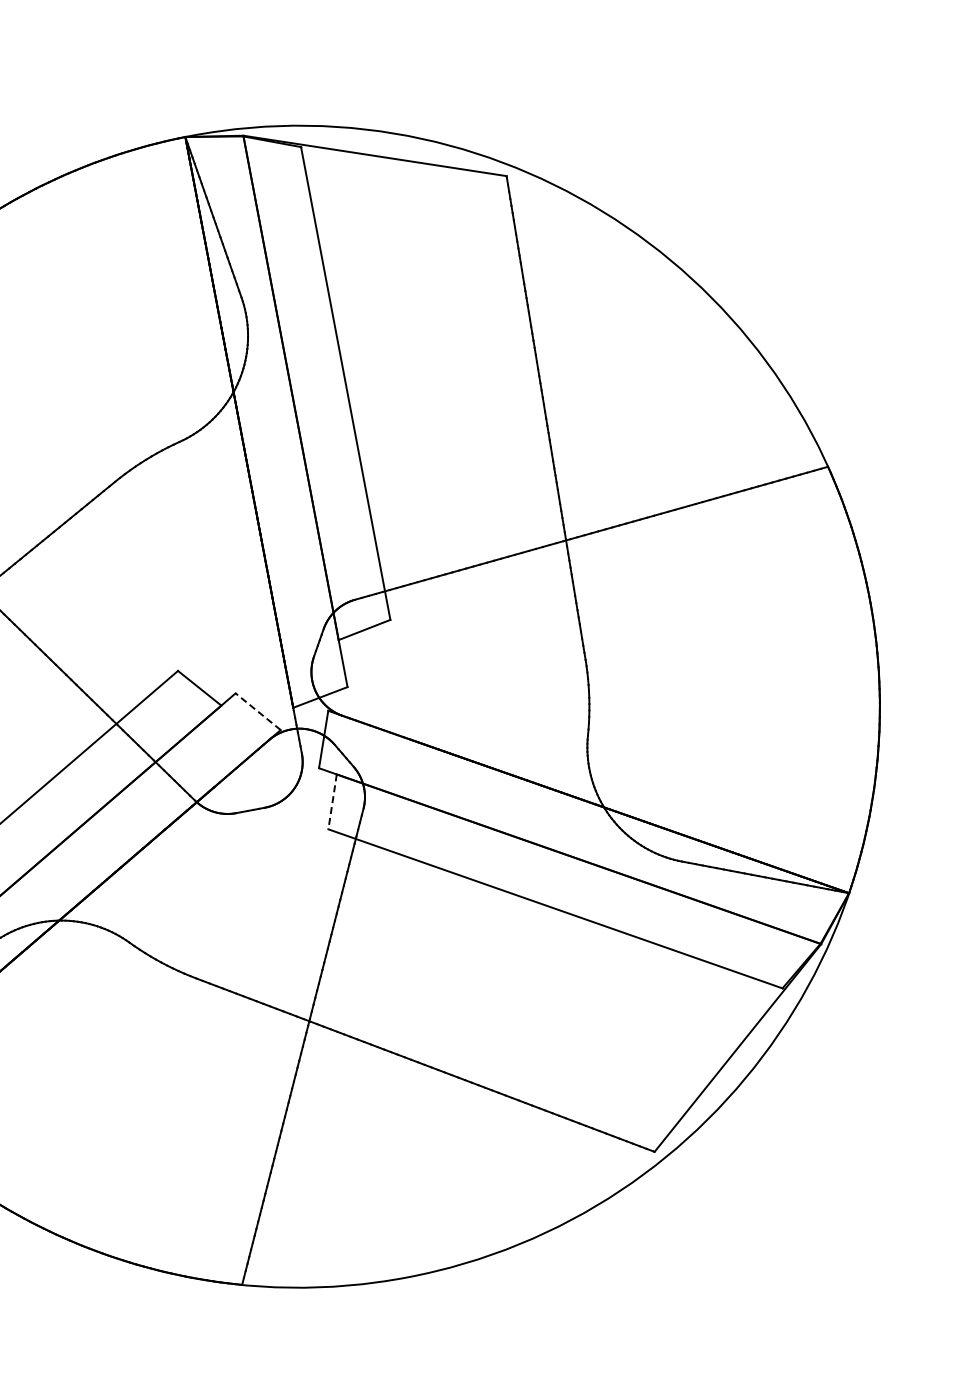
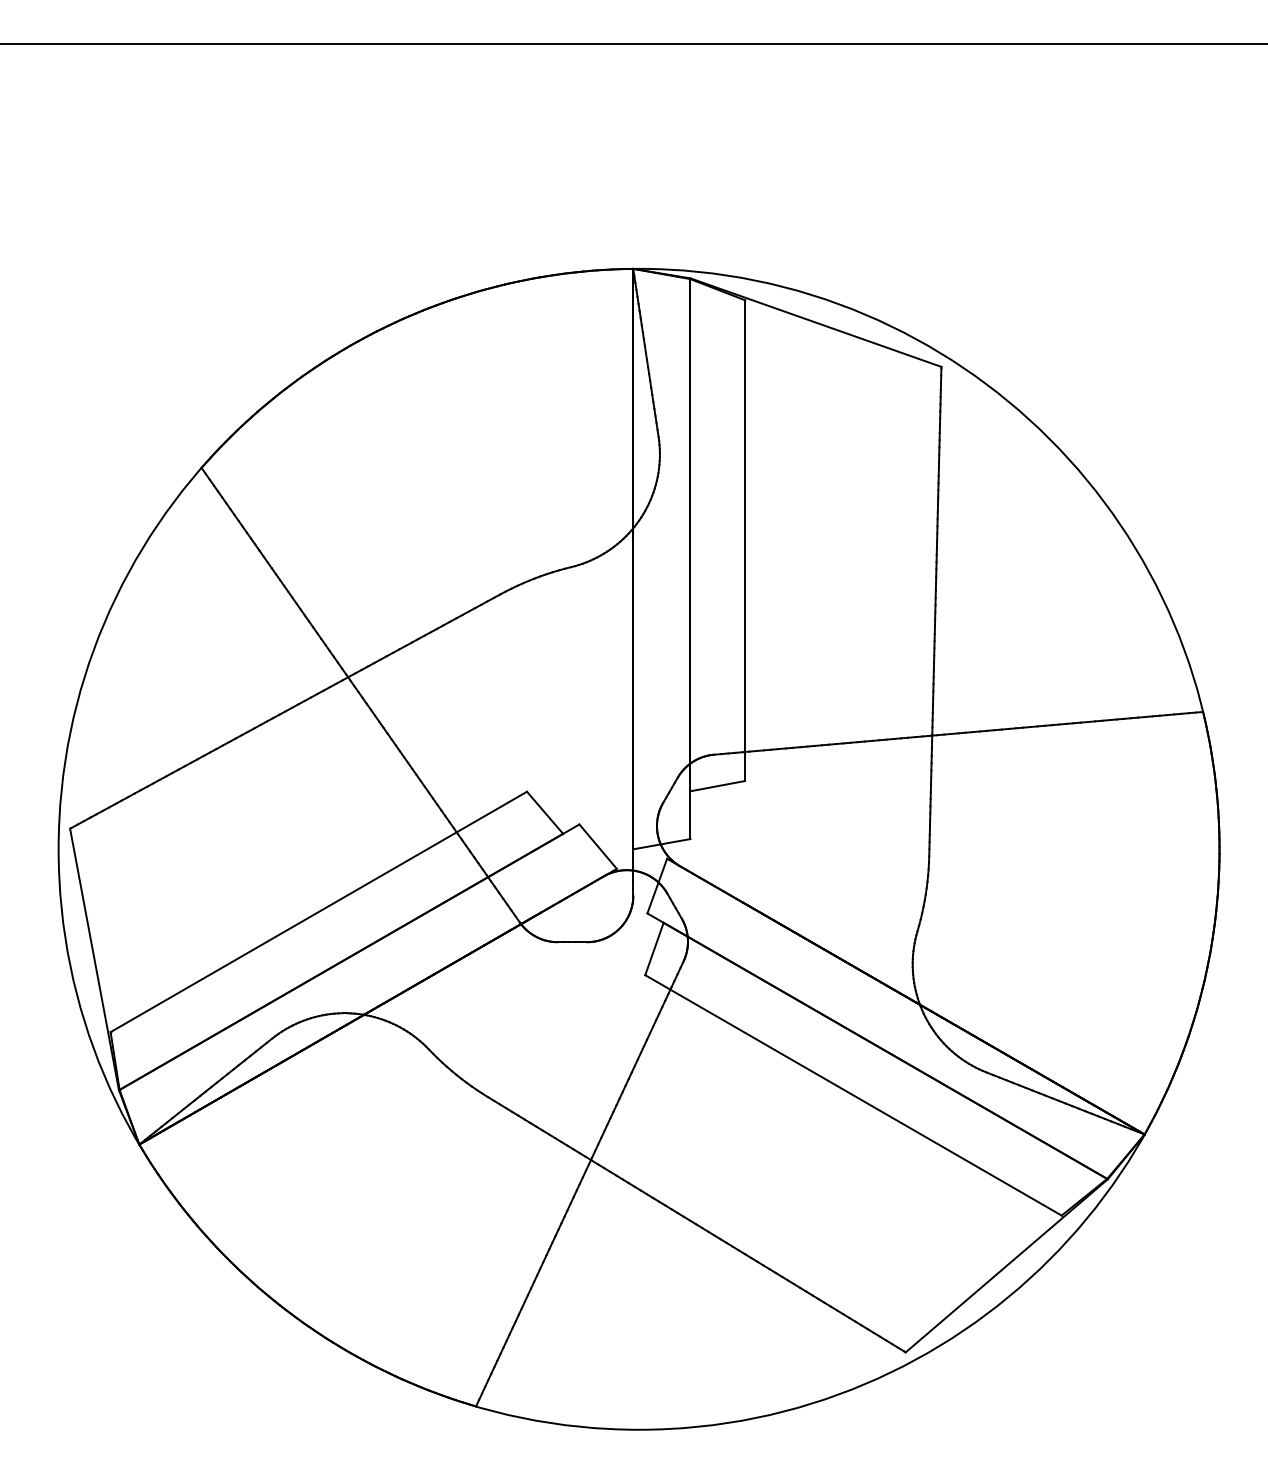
line: (257, 711) -> (597, 846), dashed -> solid
line: (332, 802) -> (654, 949), dashed -> solid

